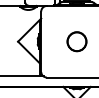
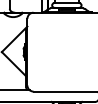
circle: (76, 41) -> (66, 51), removed

